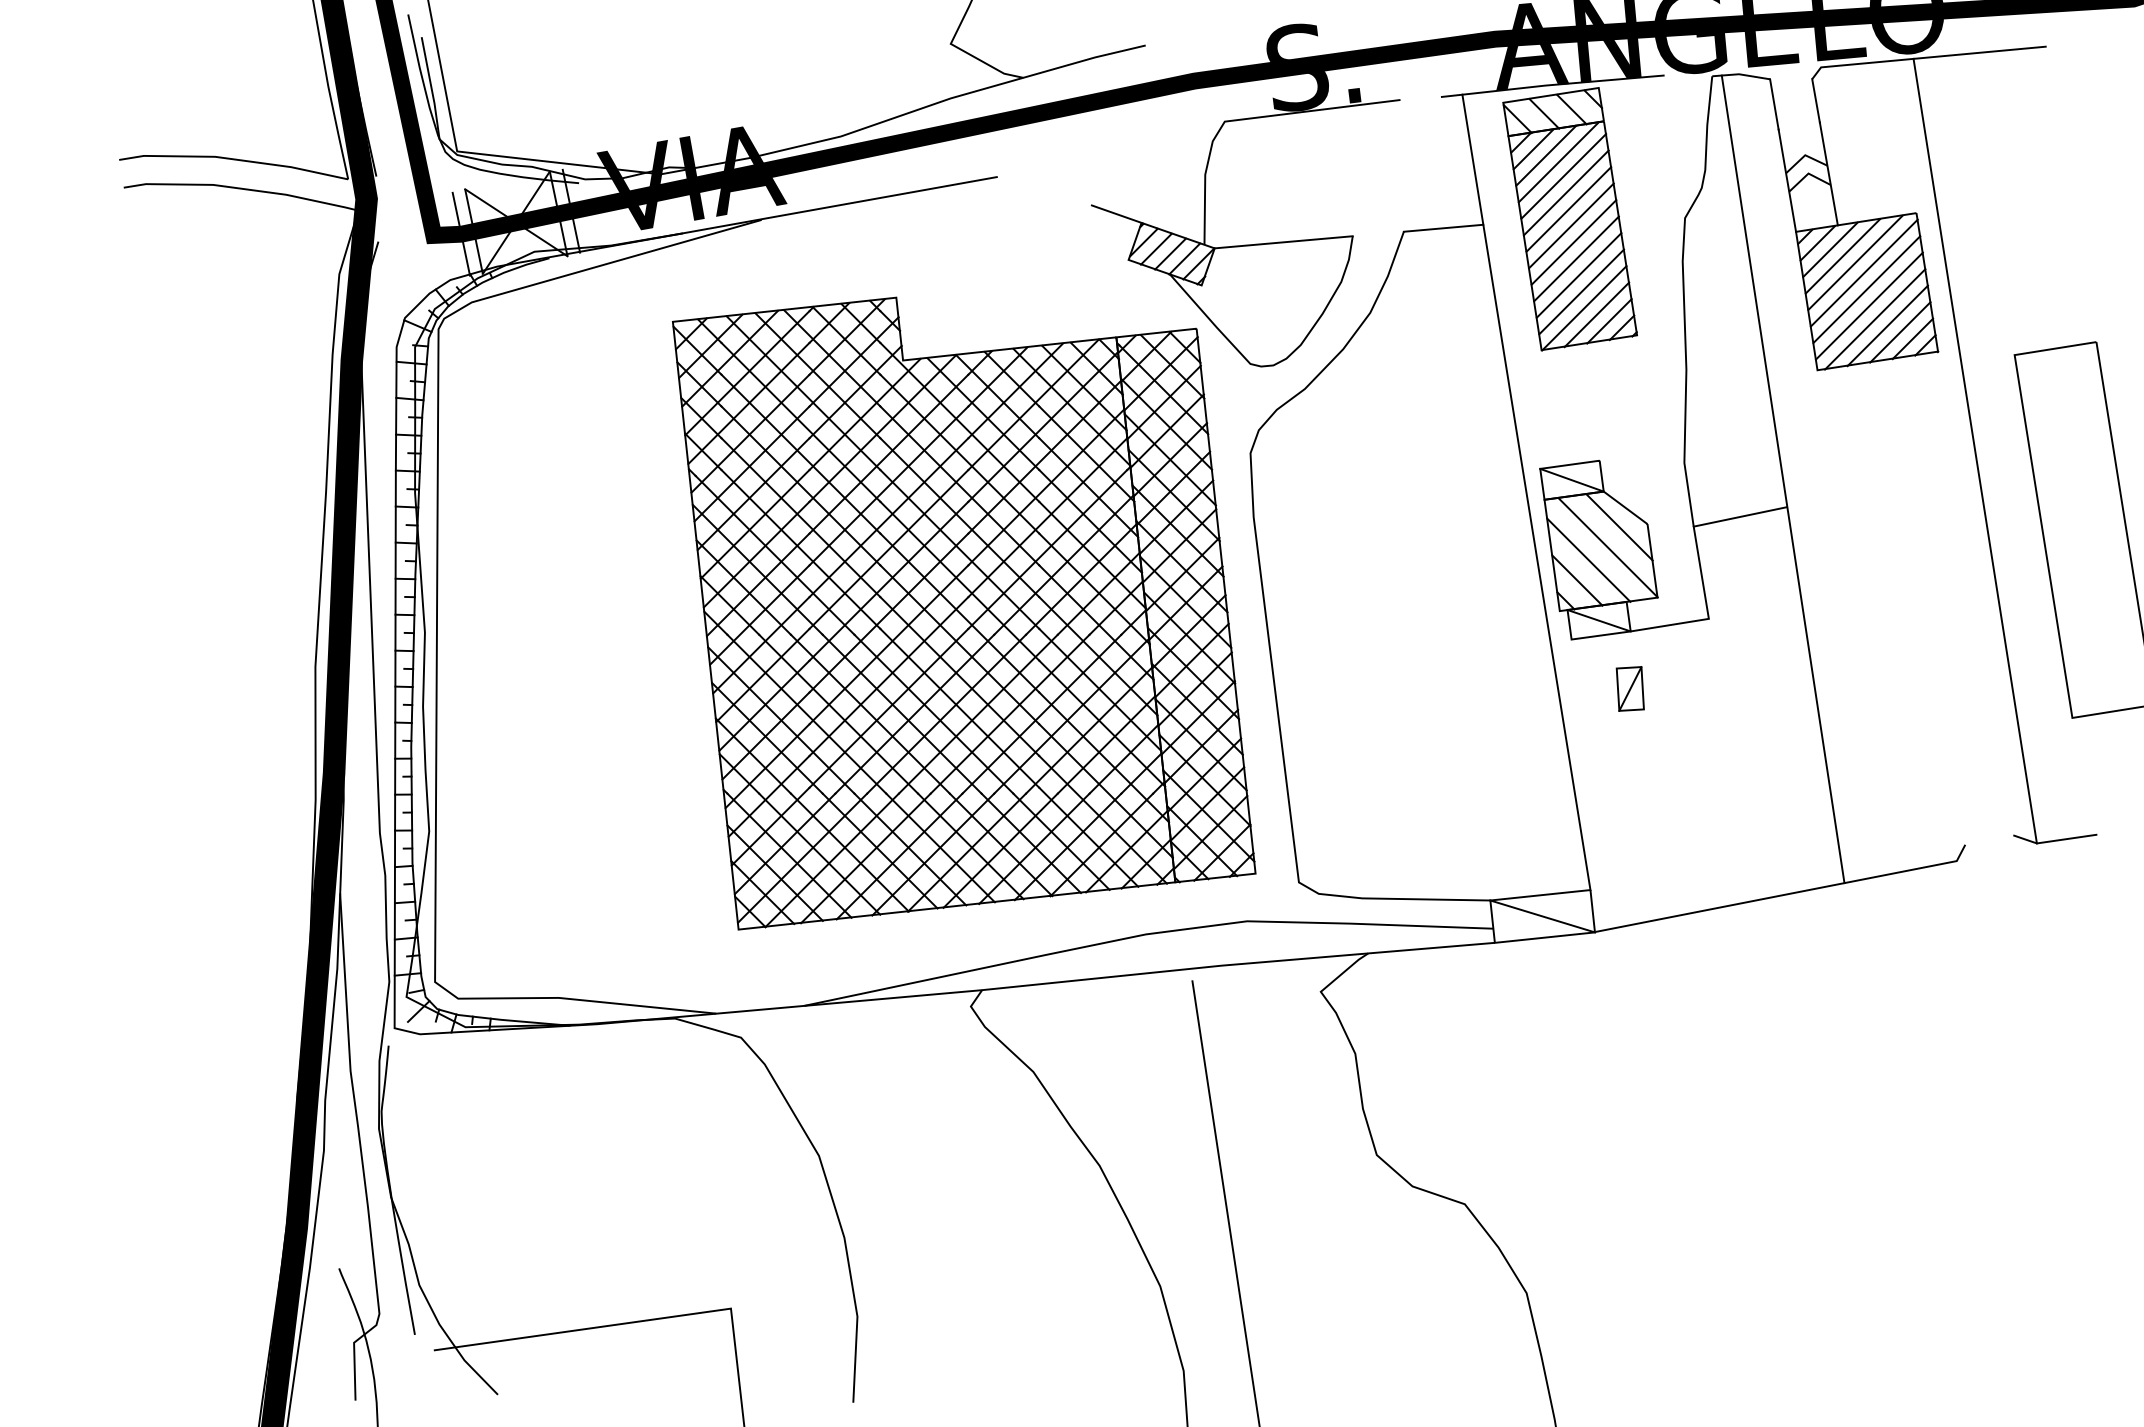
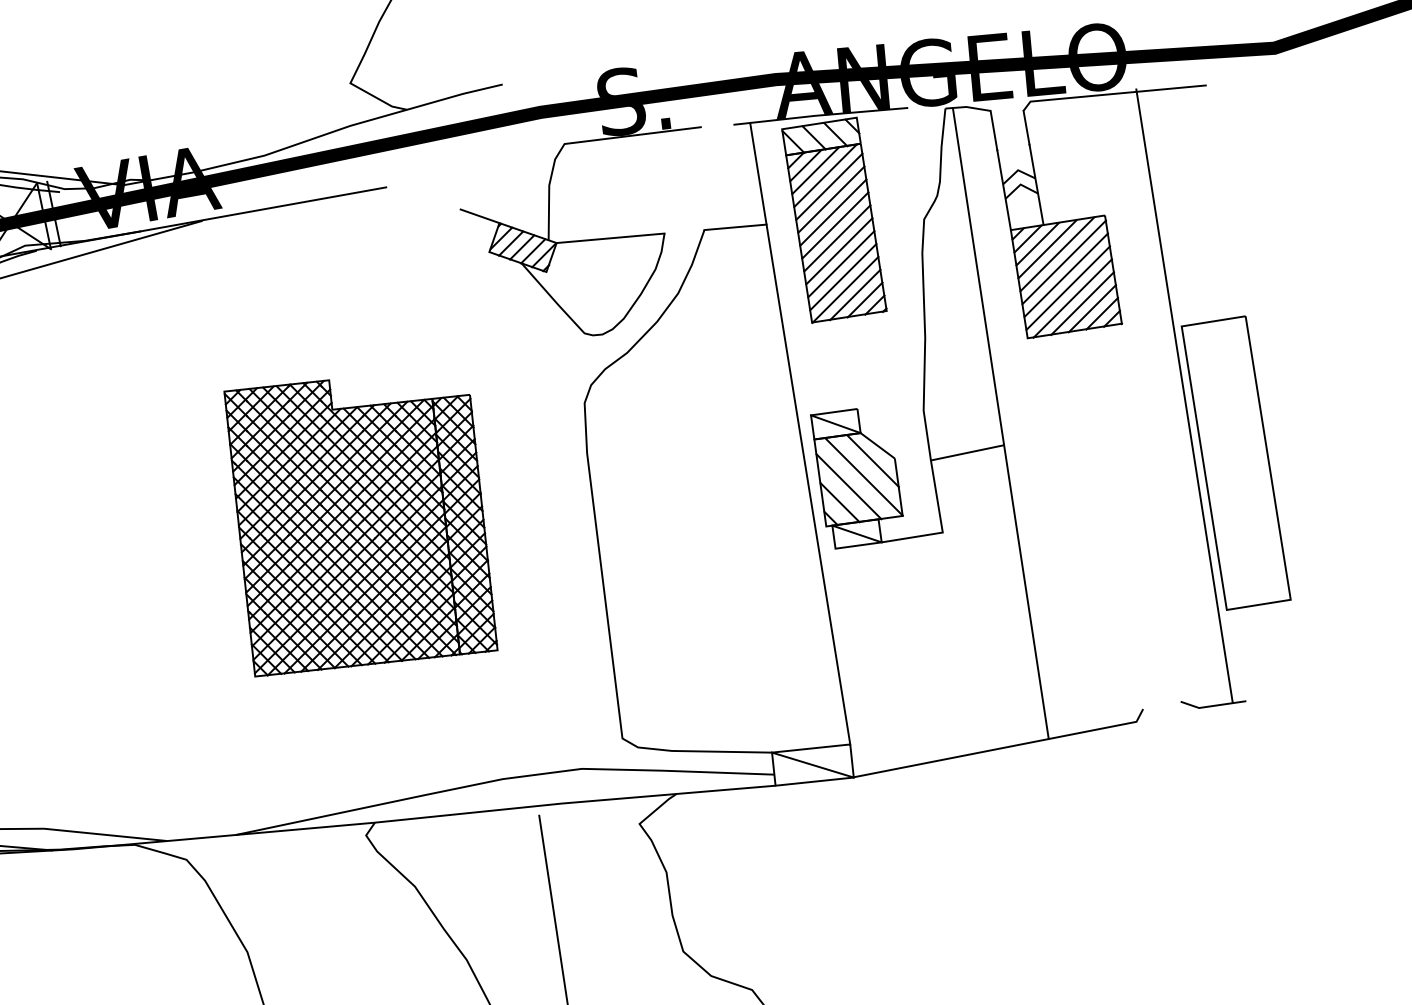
line: (1974, 450) -> (1183, 395), moved
part: (964, 613) -> (361, 528), size x0.6
part: (1629, 688) -> (880, 586), removed

